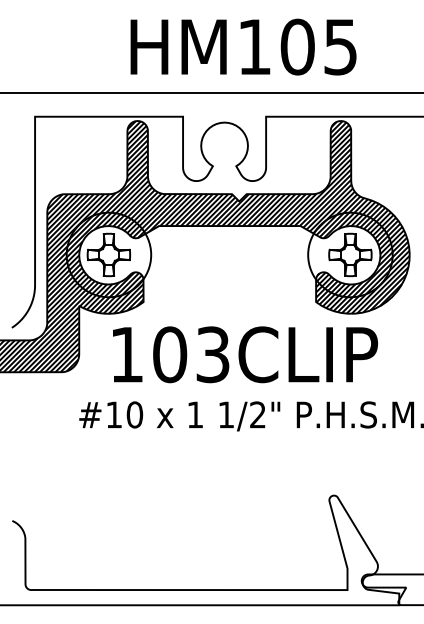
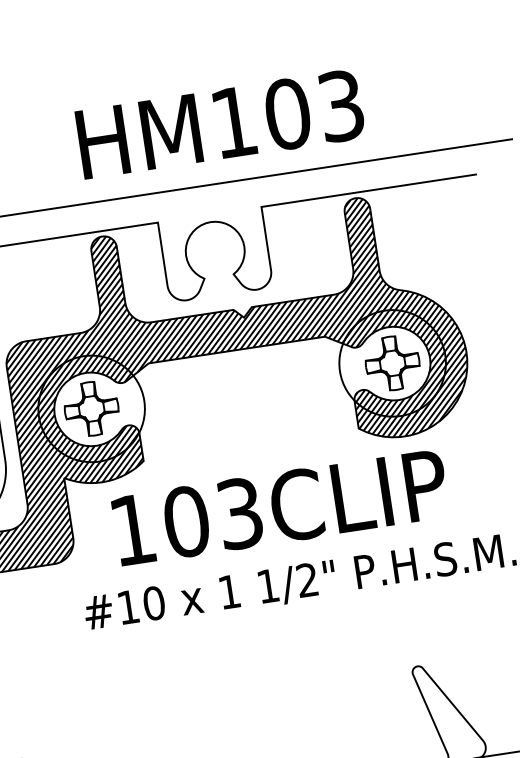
text: (340, 46) -> (340, 105), HM105 -> HM103

